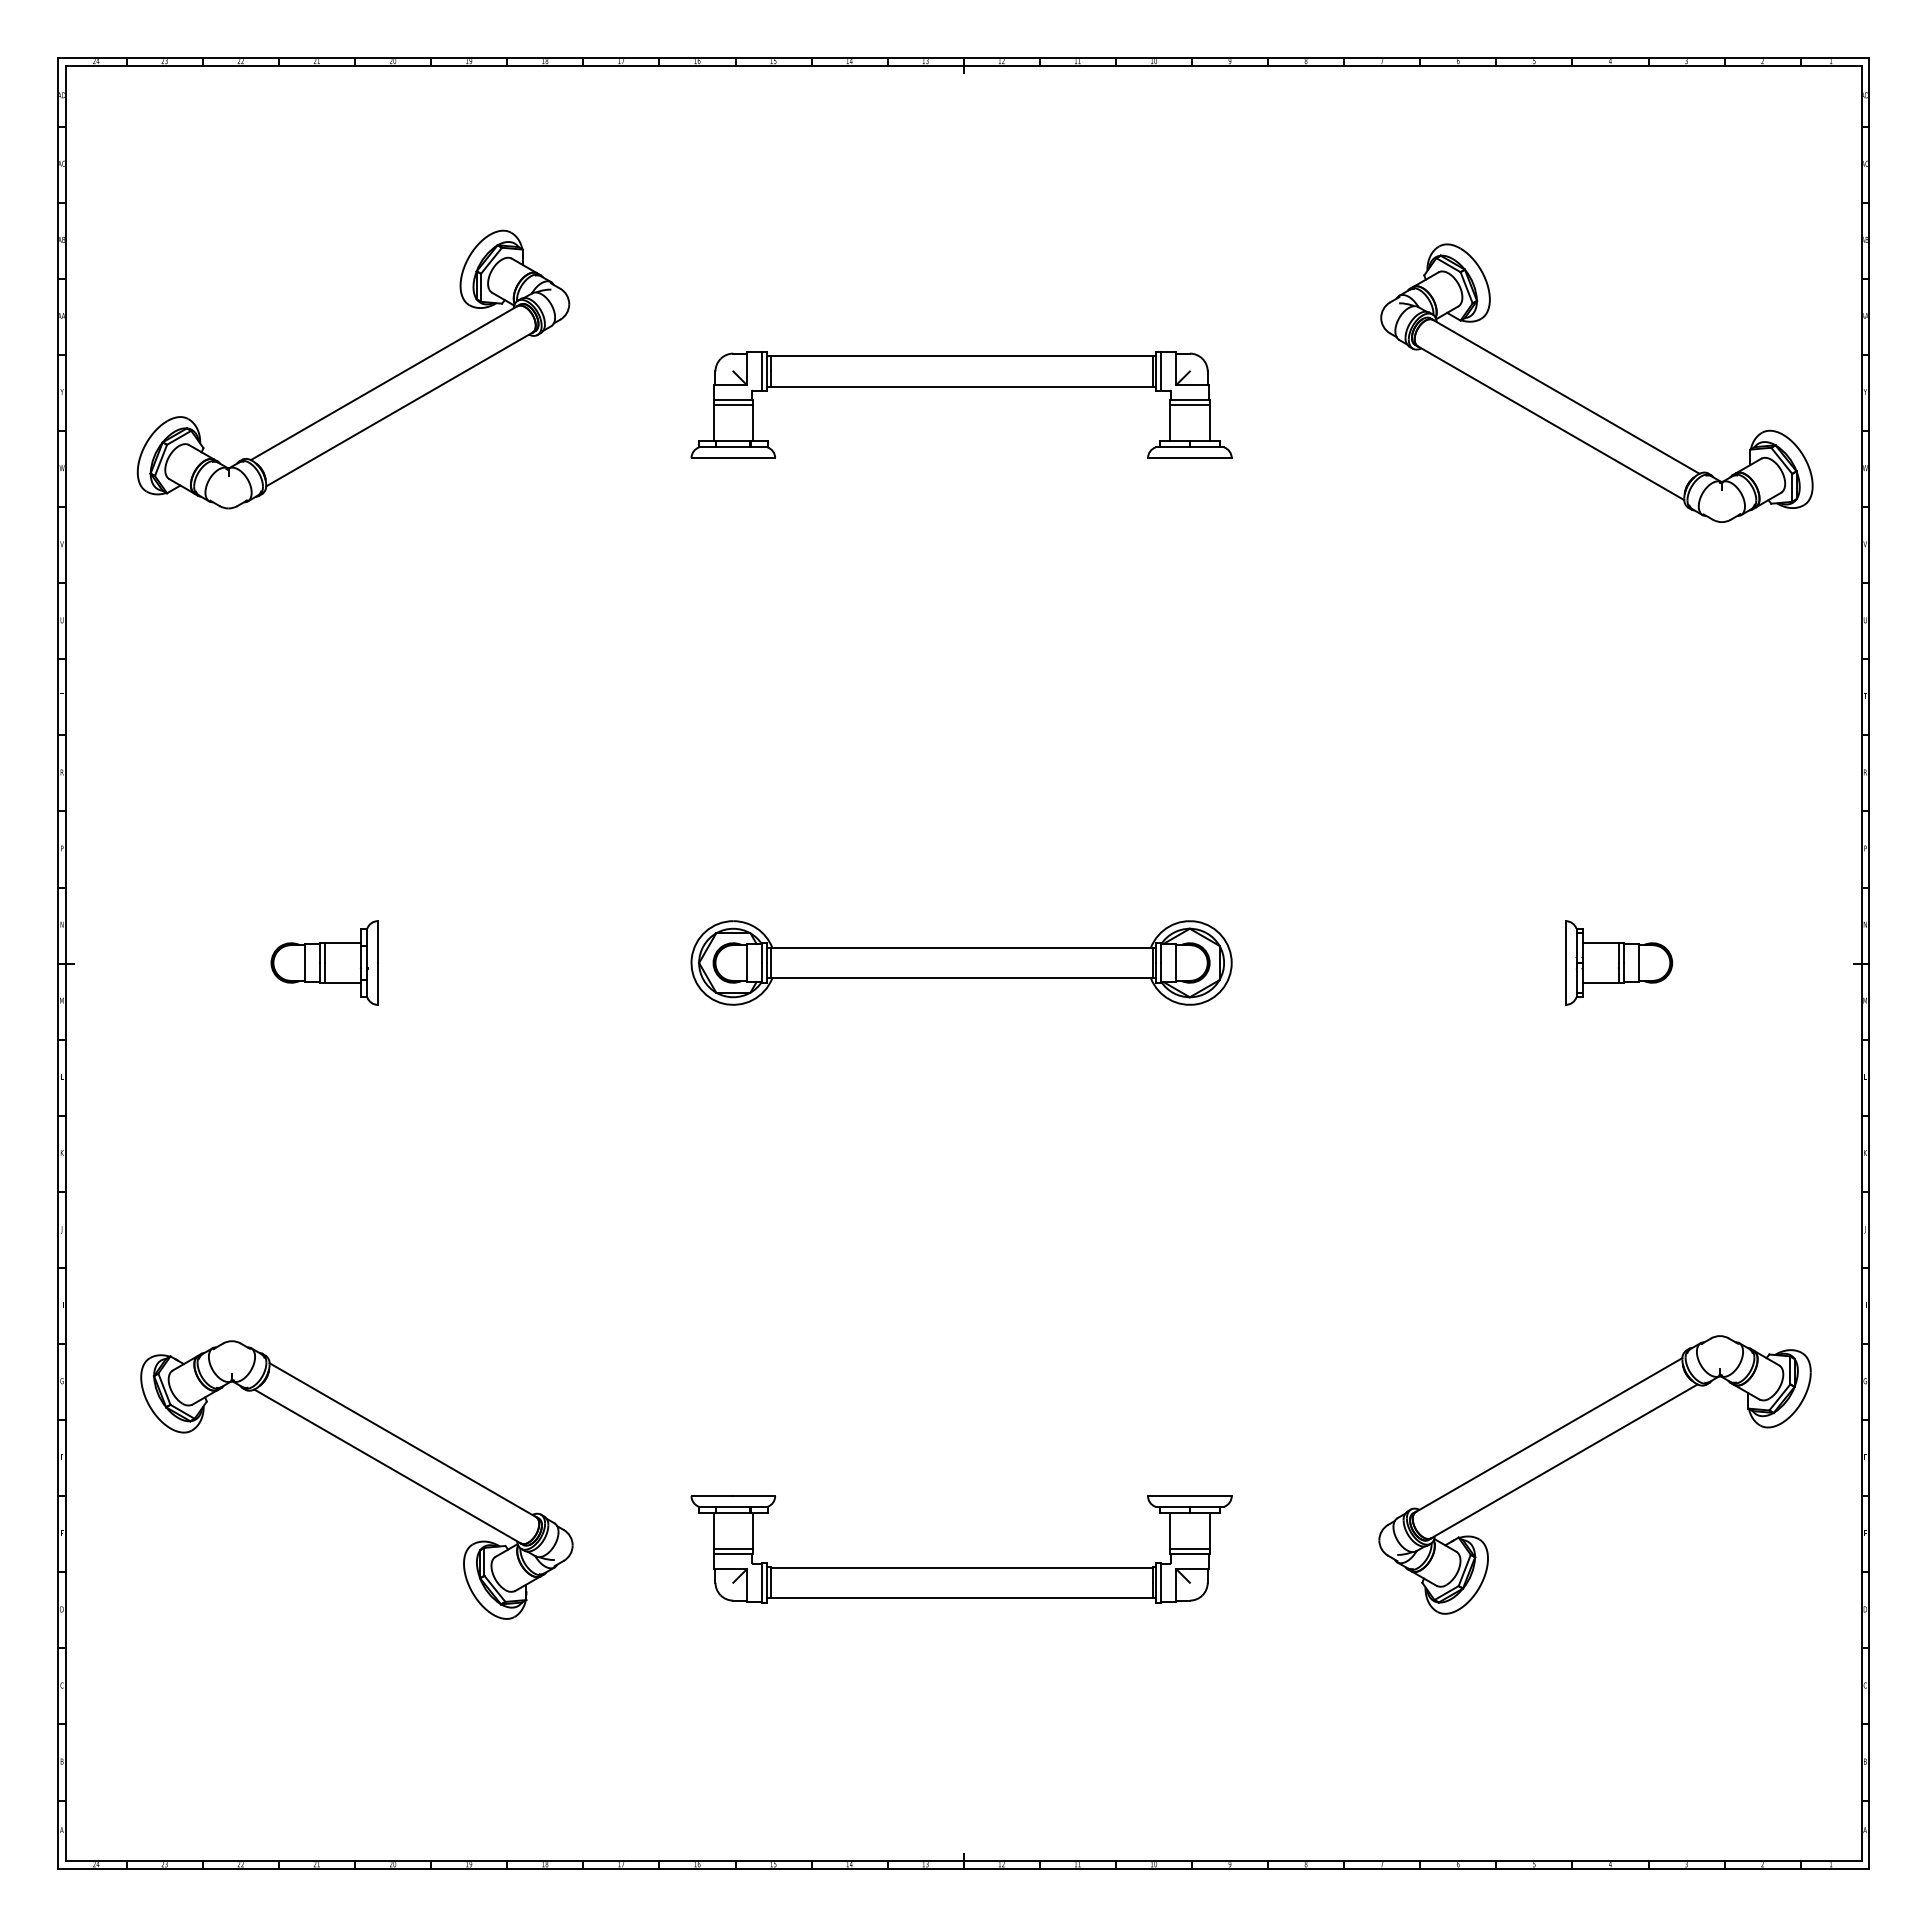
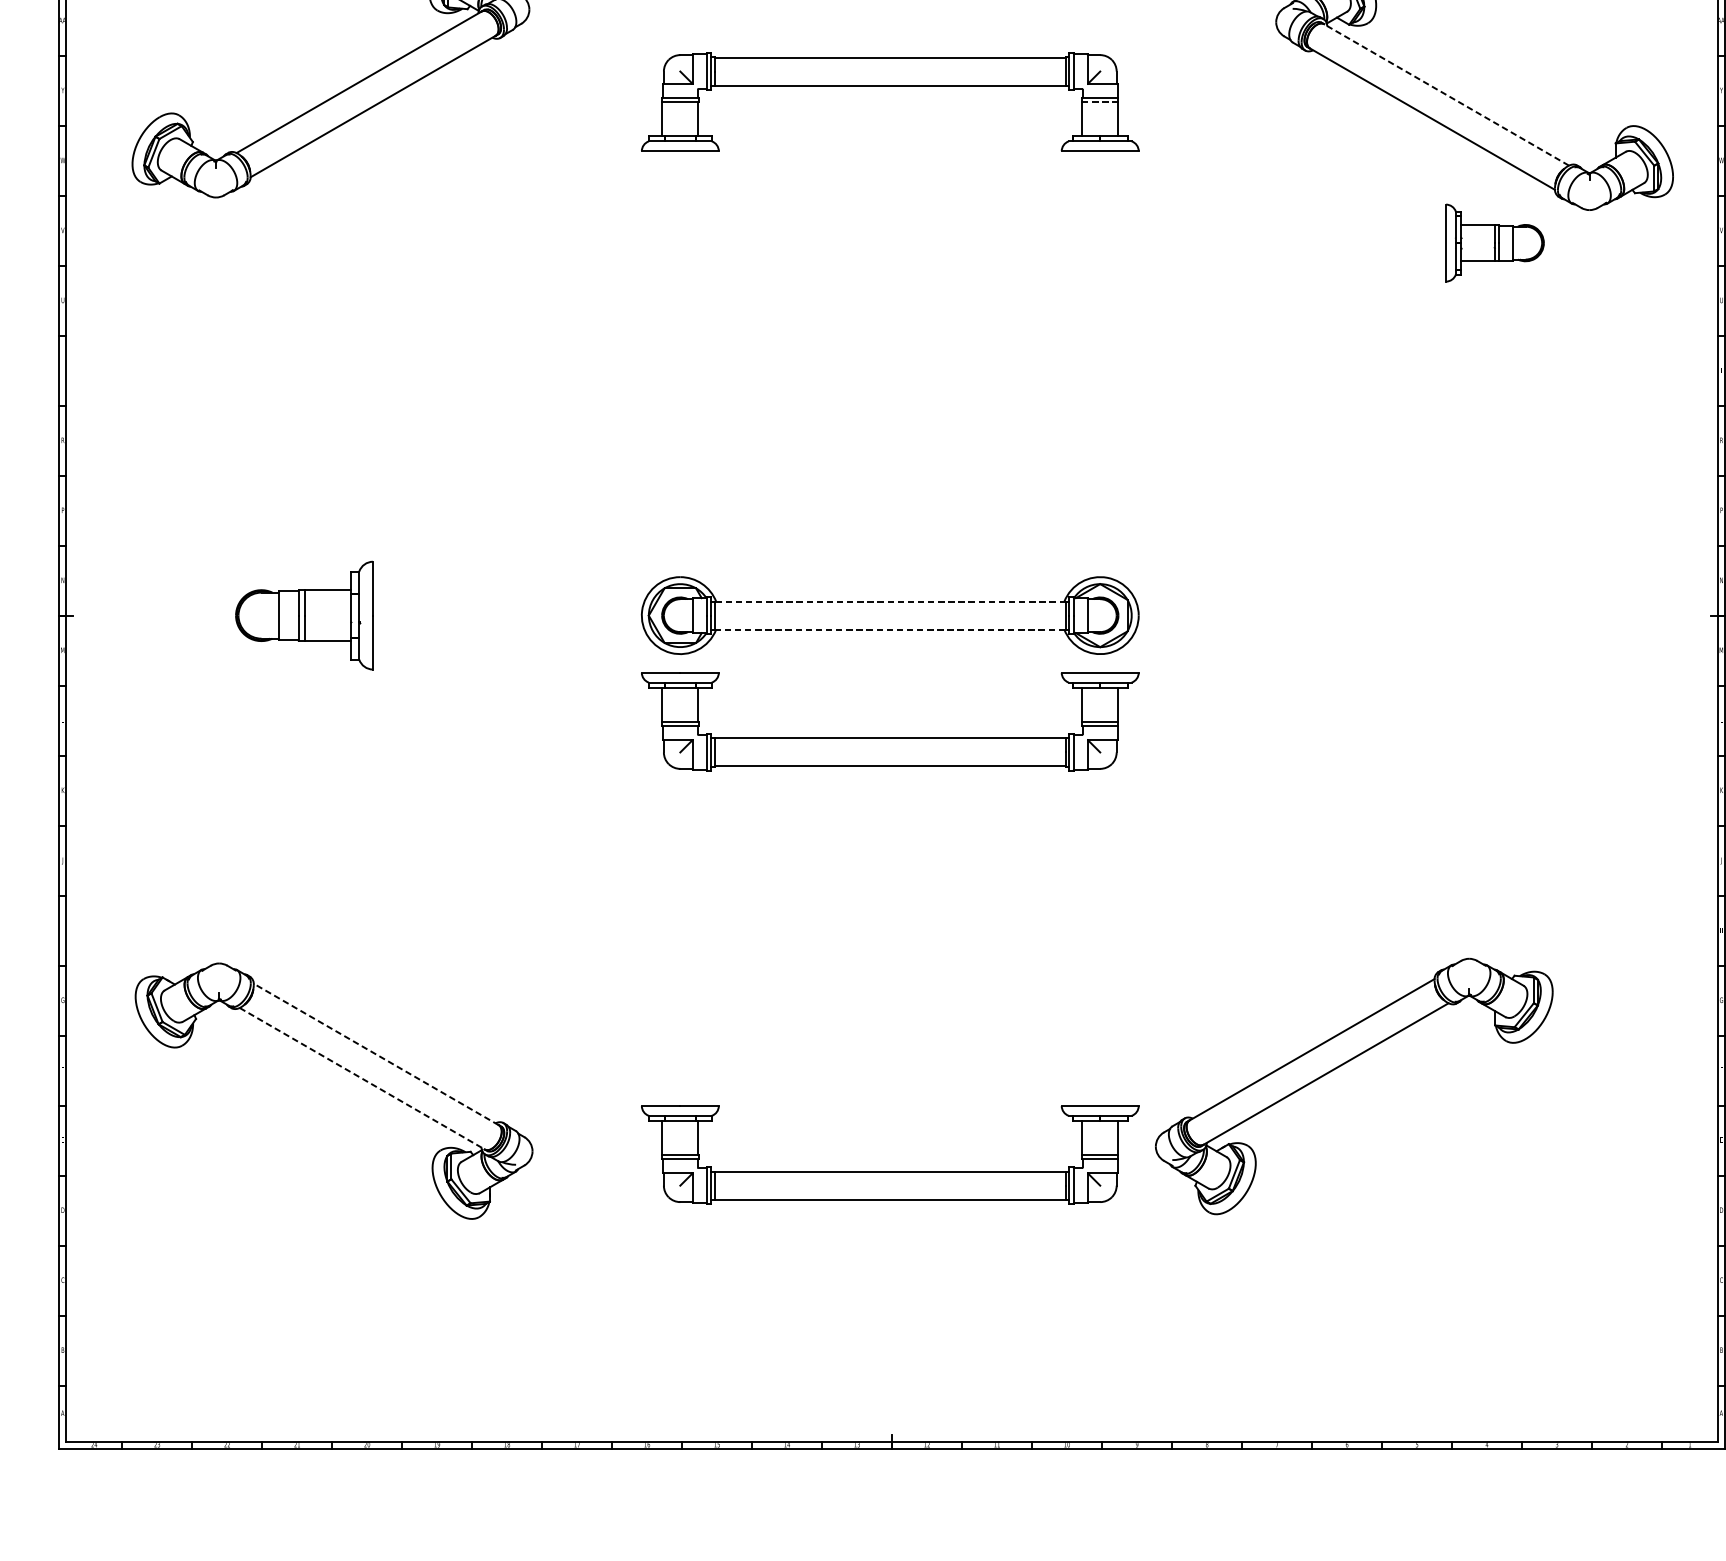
line: (1566, 396) -> (1446, 94), solid -> dashed
line: (1189, 404) -> (1099, 101), solid -> dashed
line: (961, 947) -> (890, 601), solid -> dashed
part: (324, 962) -> (304, 615), size x1.4
part: (1619, 962) -> (1495, 242), moved
line: (961, 978) -> (890, 629), solid -> dashed
part: (961, 1096) -> (890, 738), added
line: (402, 1440) -> (376, 1054), solid -> dashed
part: (1580, 1453) -> (1340, 1066), moved
line: (387, 1466) -> (362, 1078), solid -> dashed

